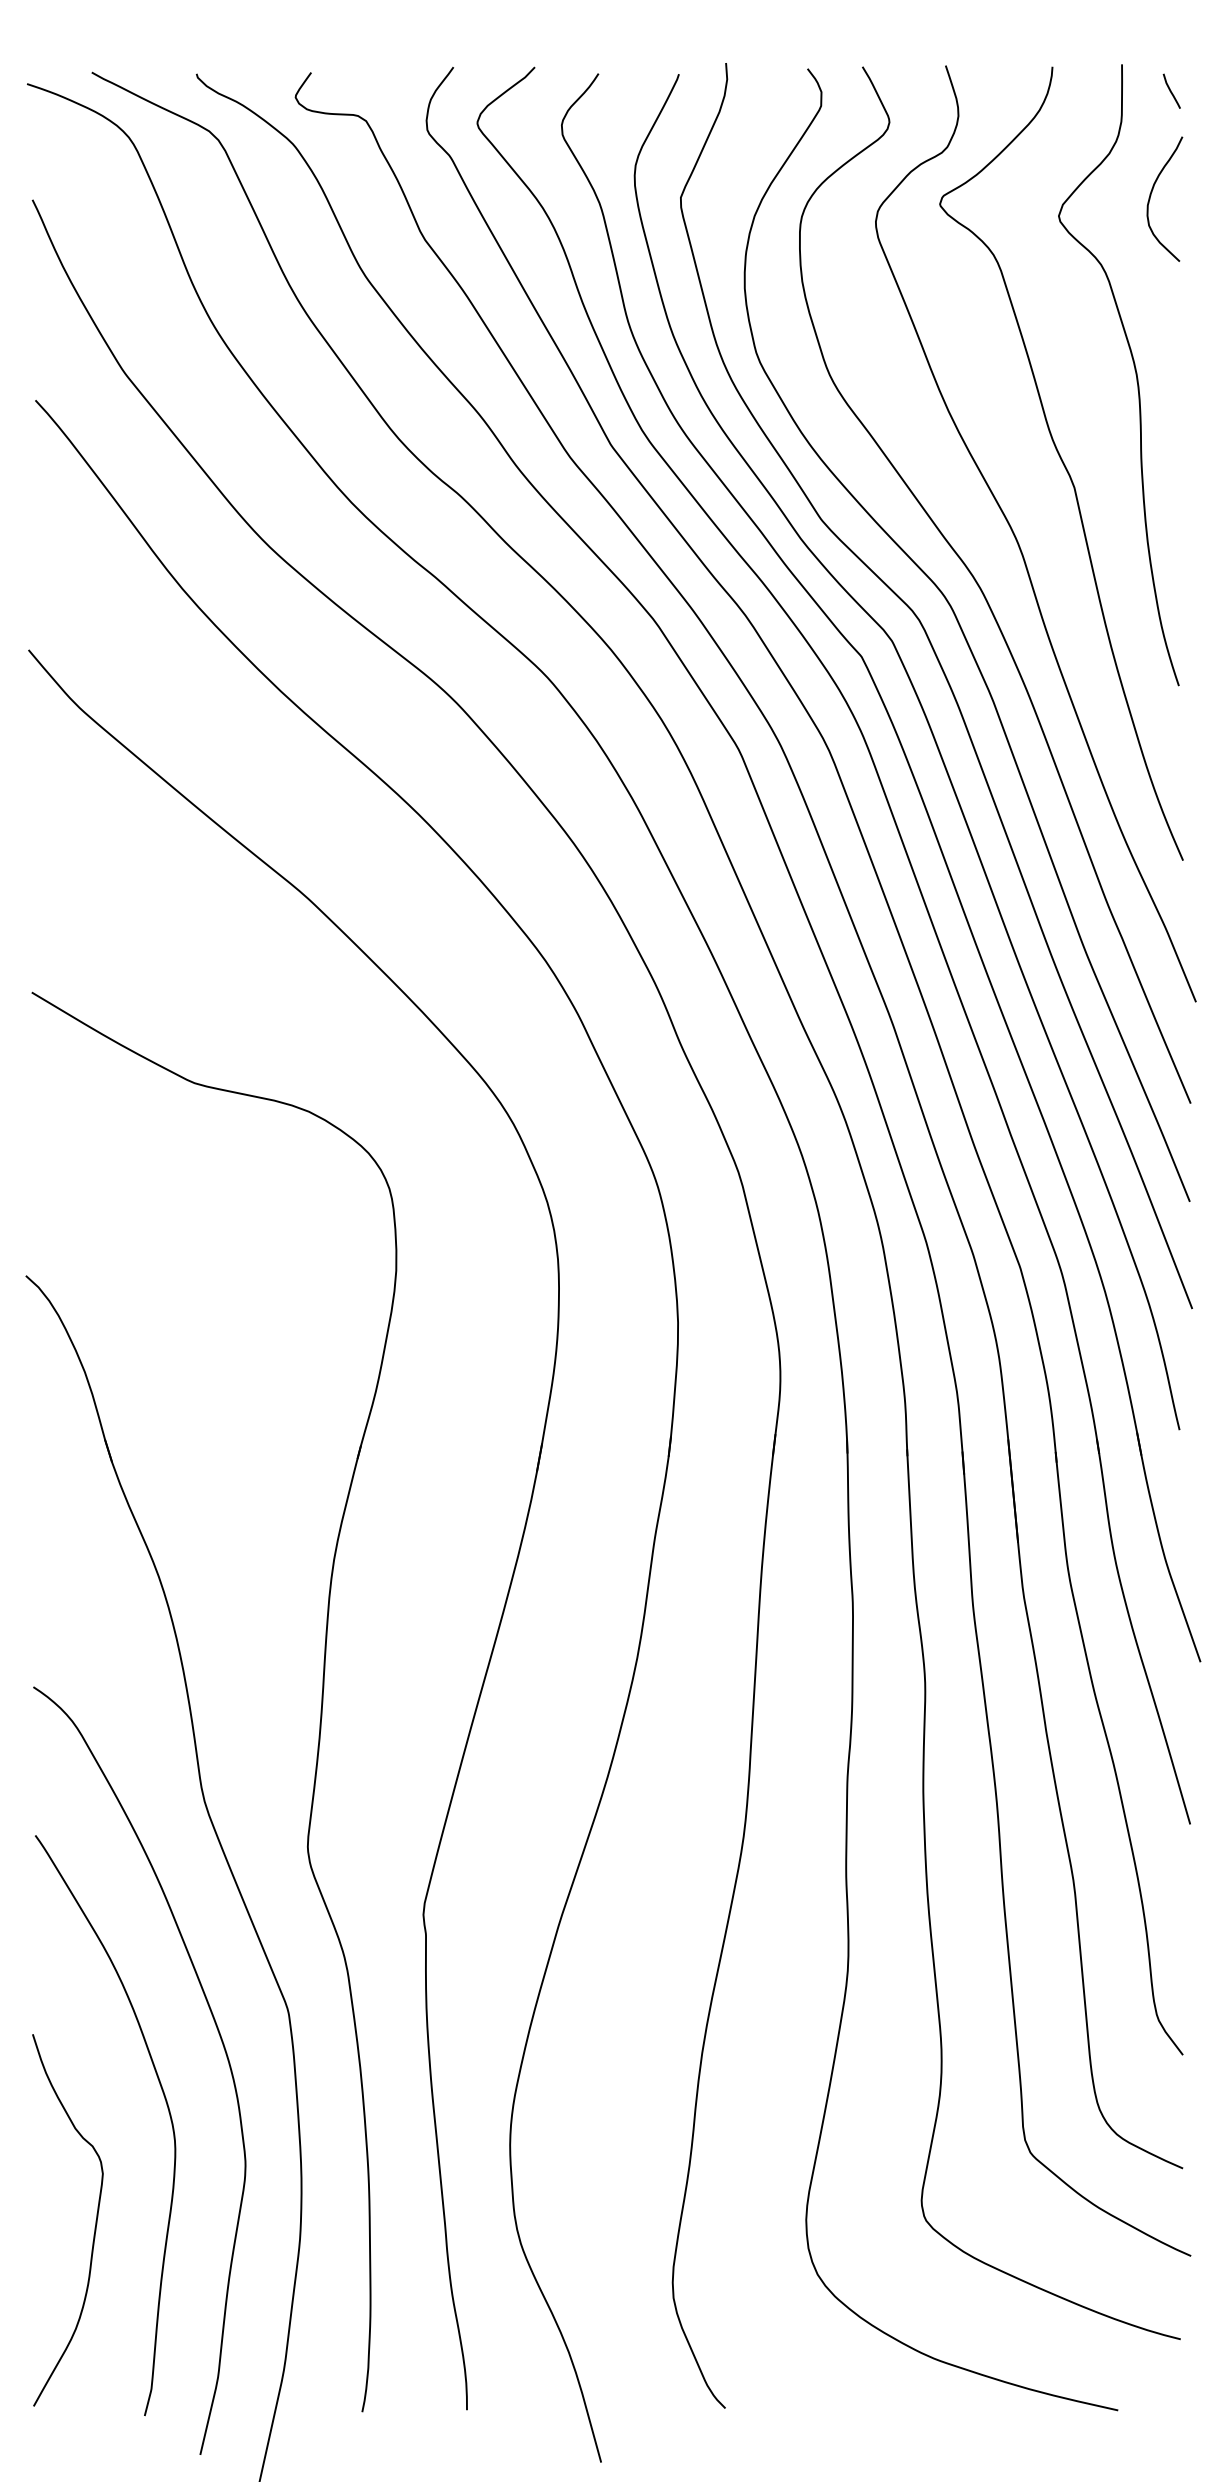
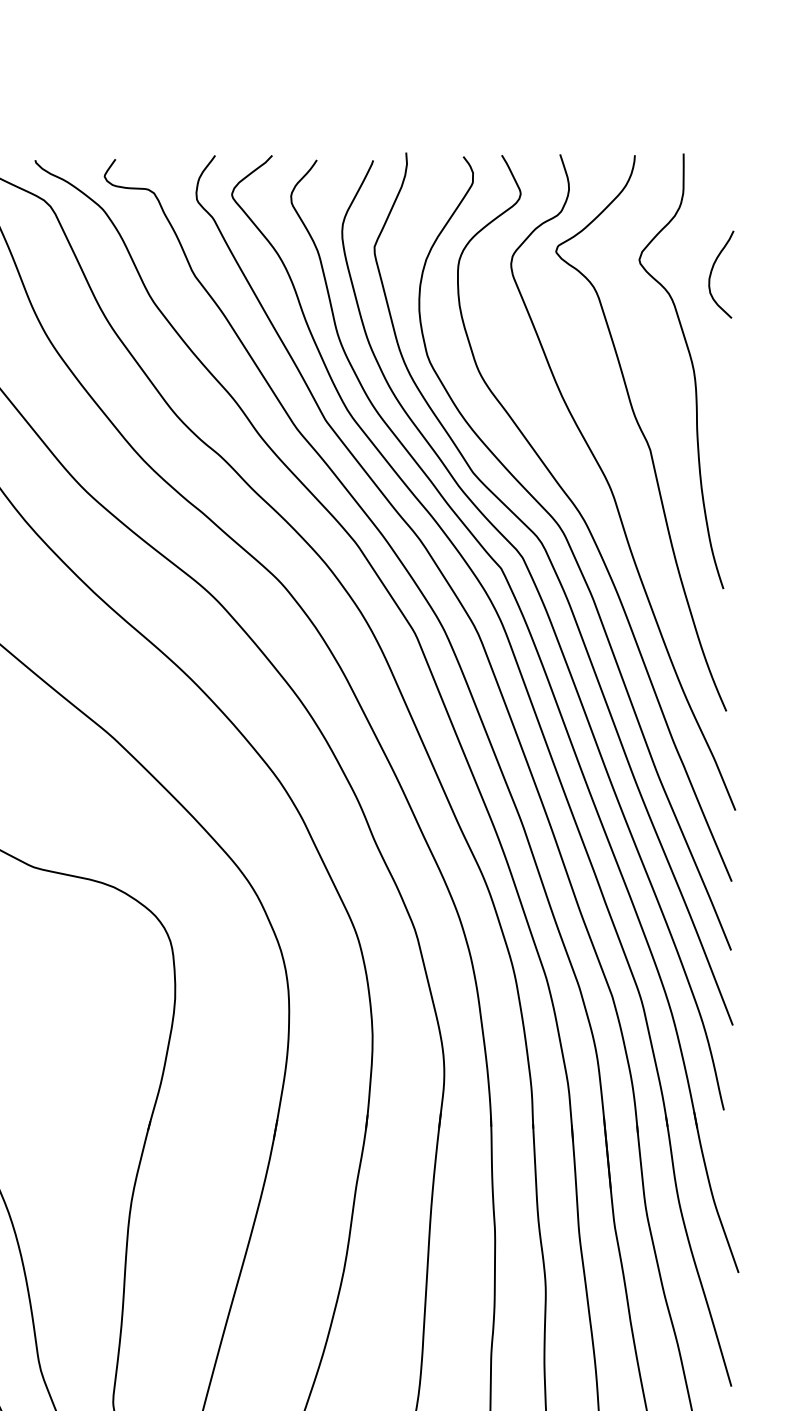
curve: (1171, 90) -> (718, 171), removed
curve: (1151, 195) -> (712, 272), moved

